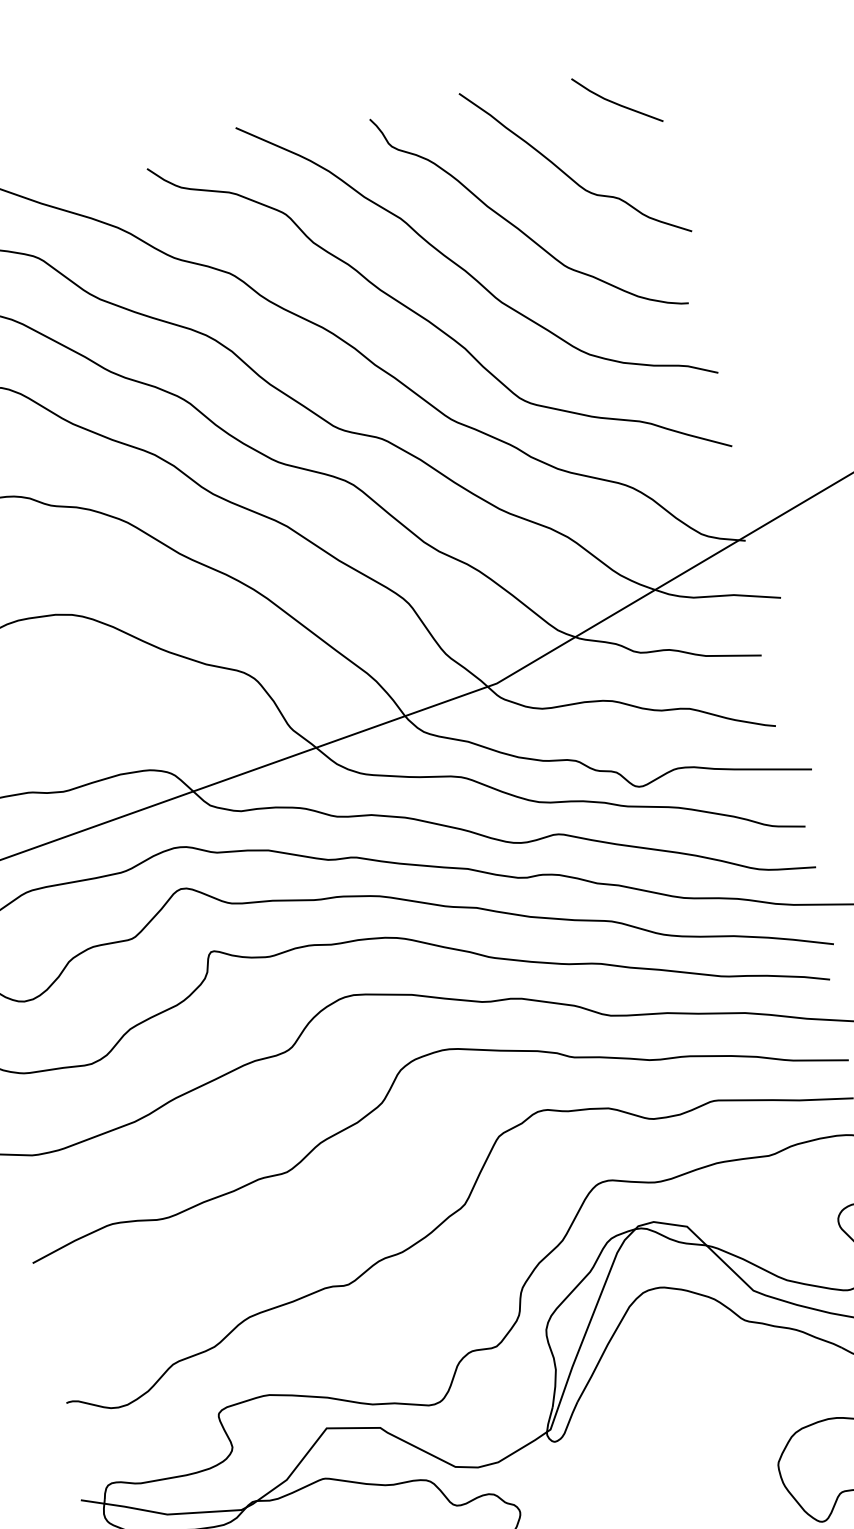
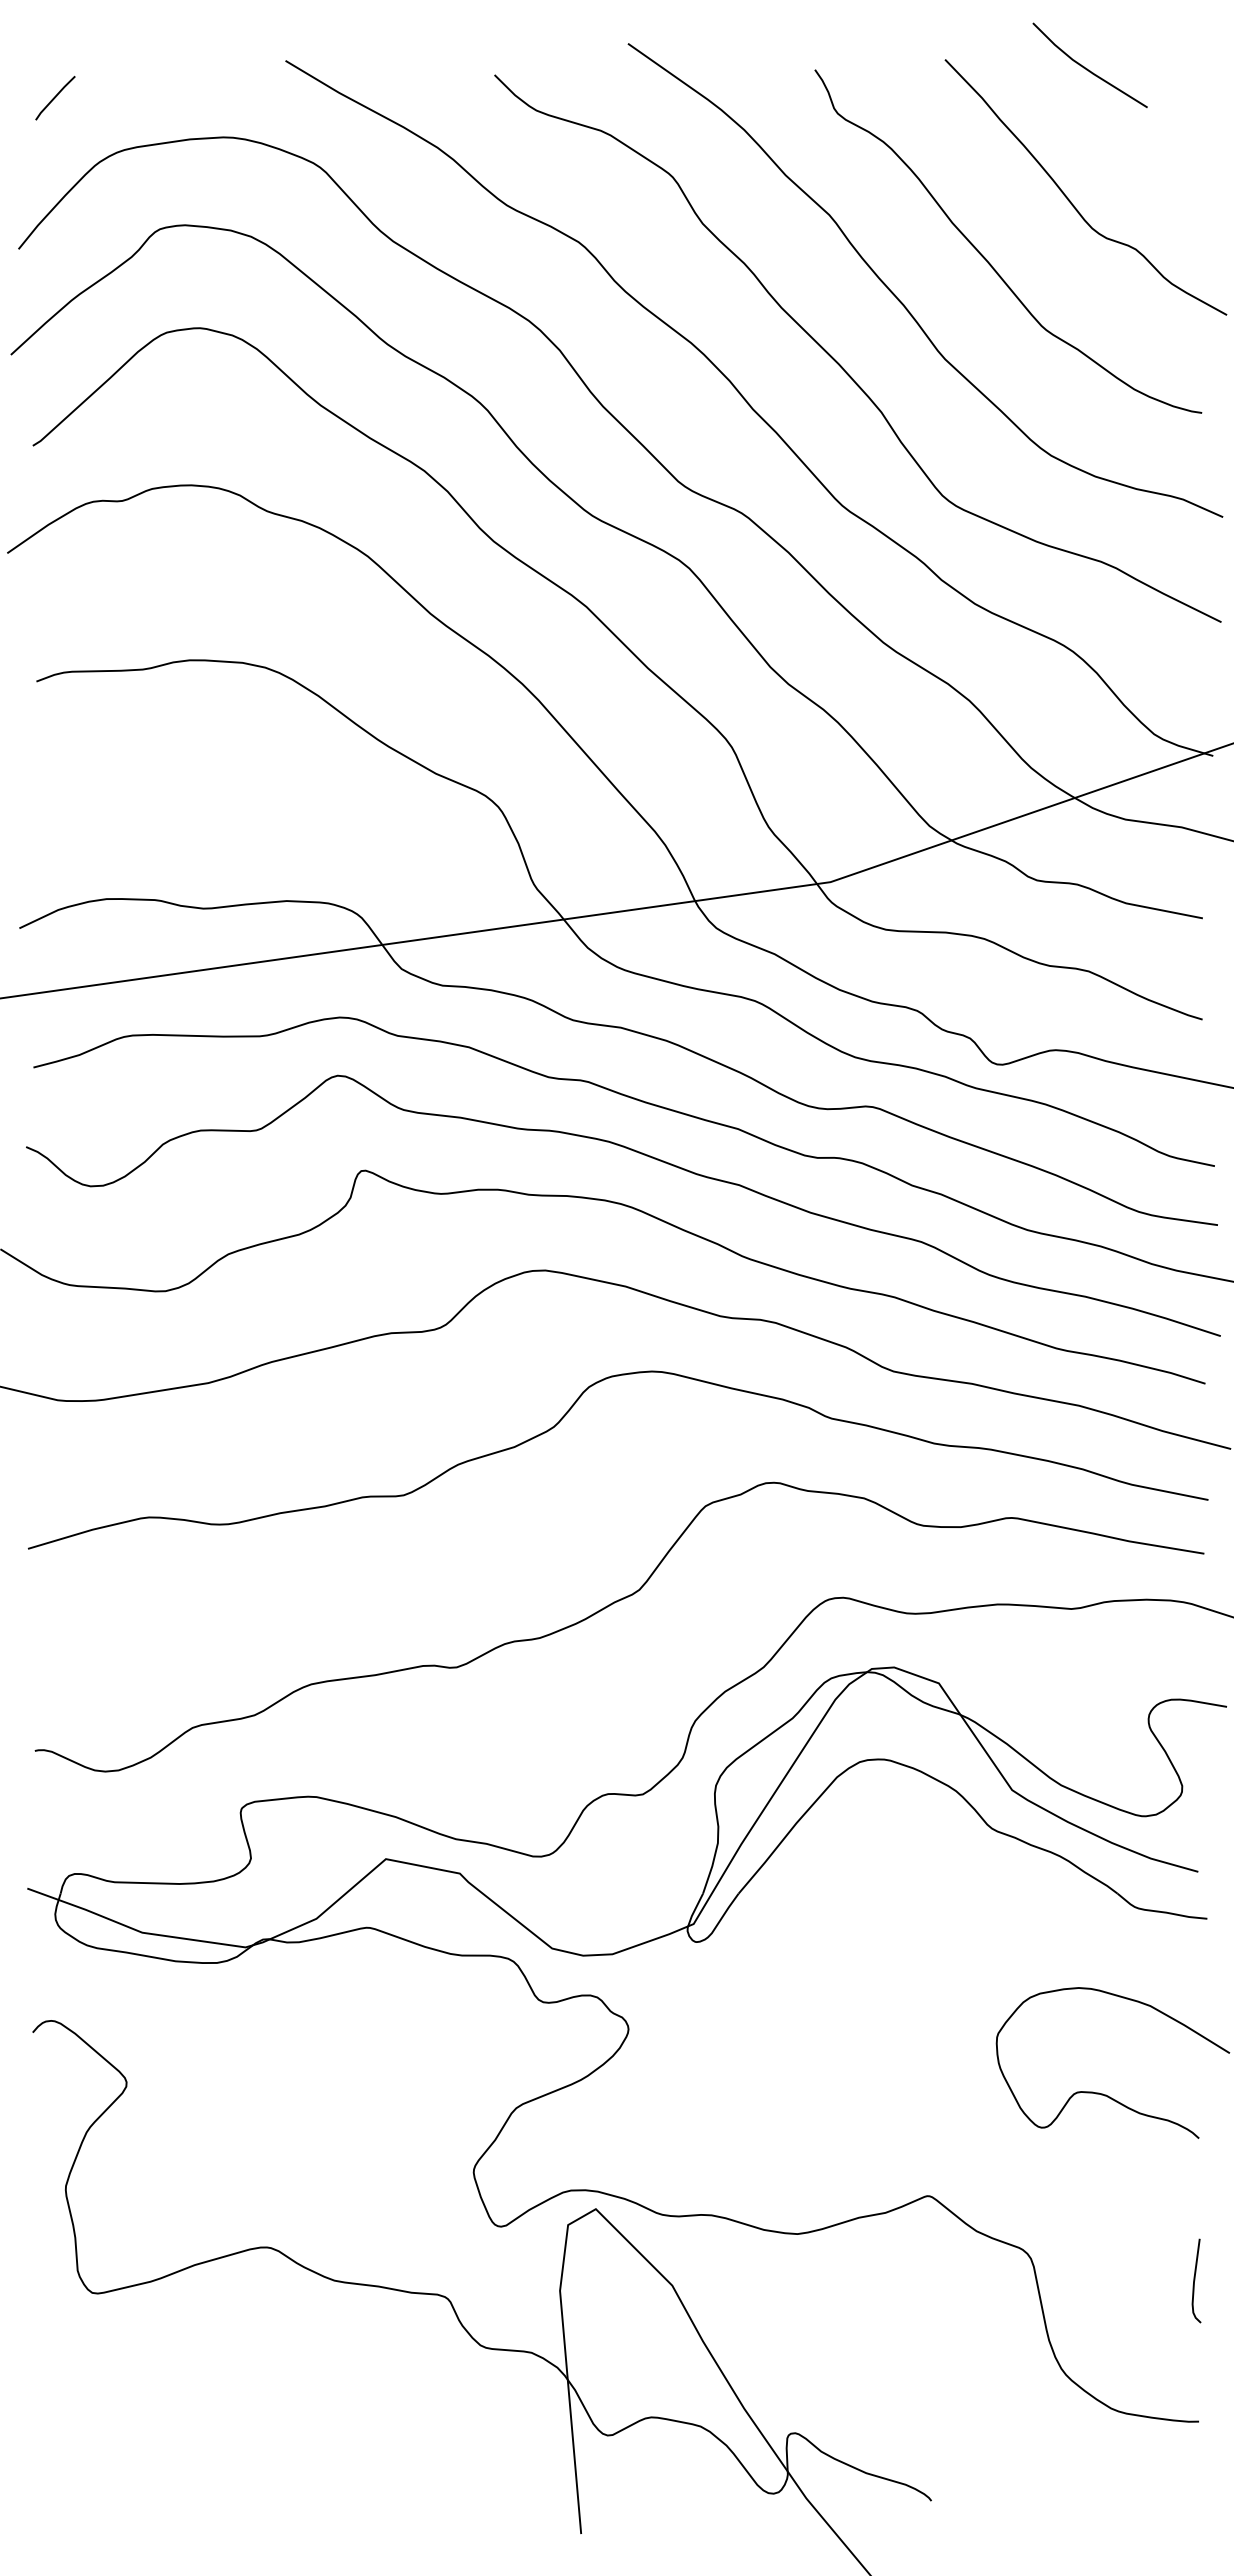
line: (615, 102) -> (1087, 68), moved

